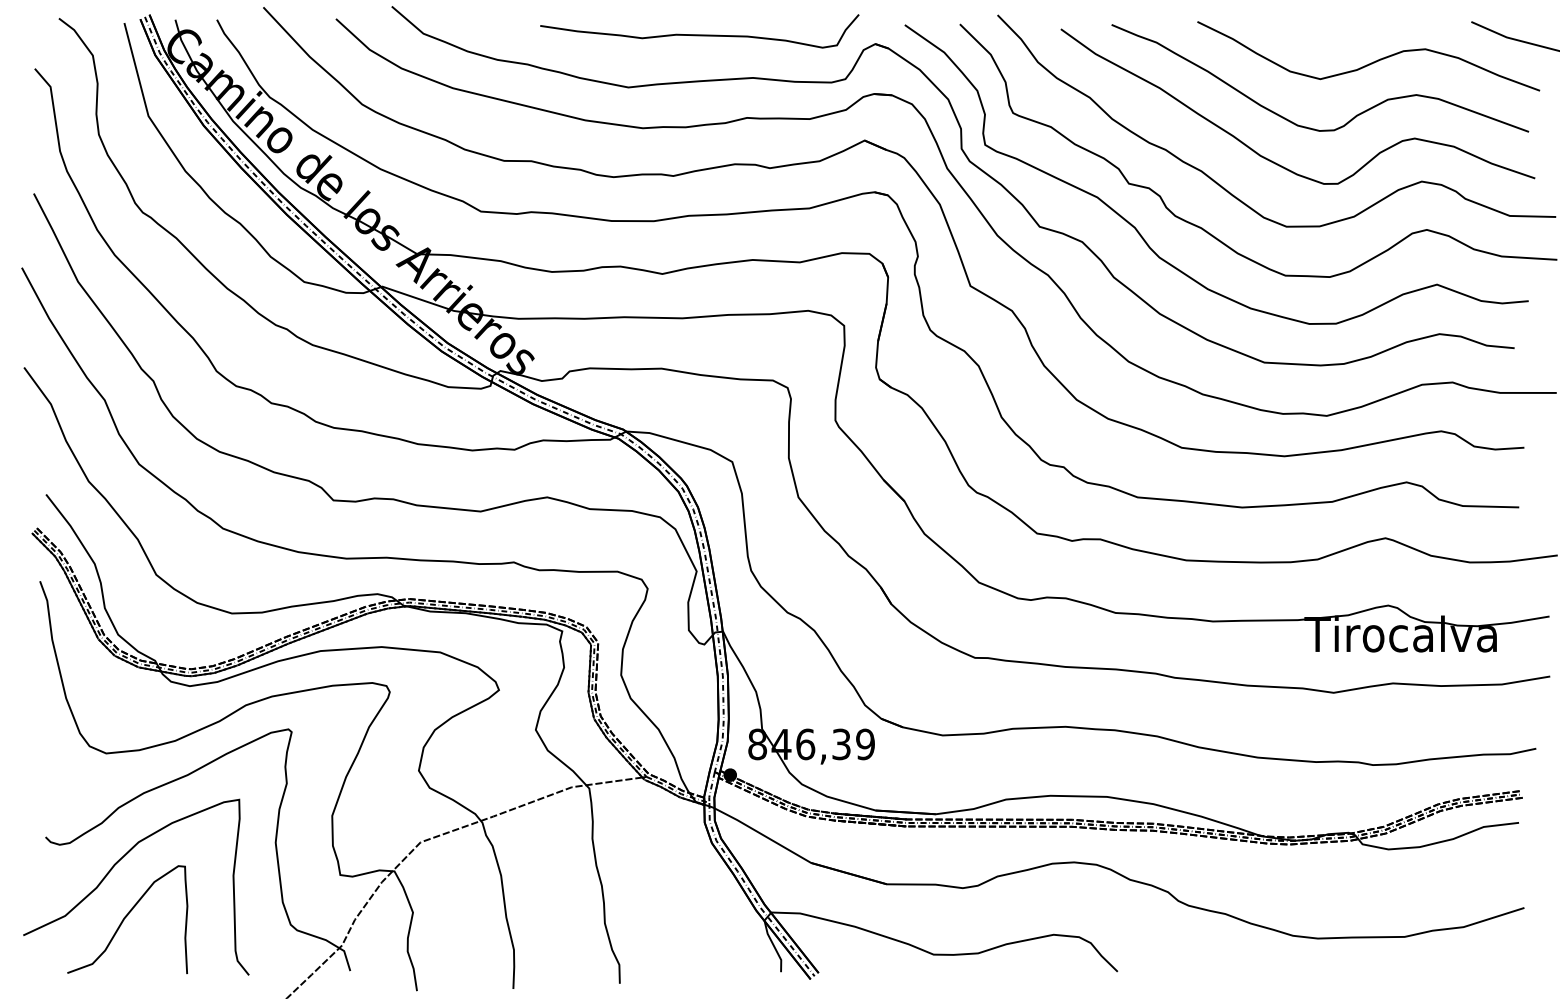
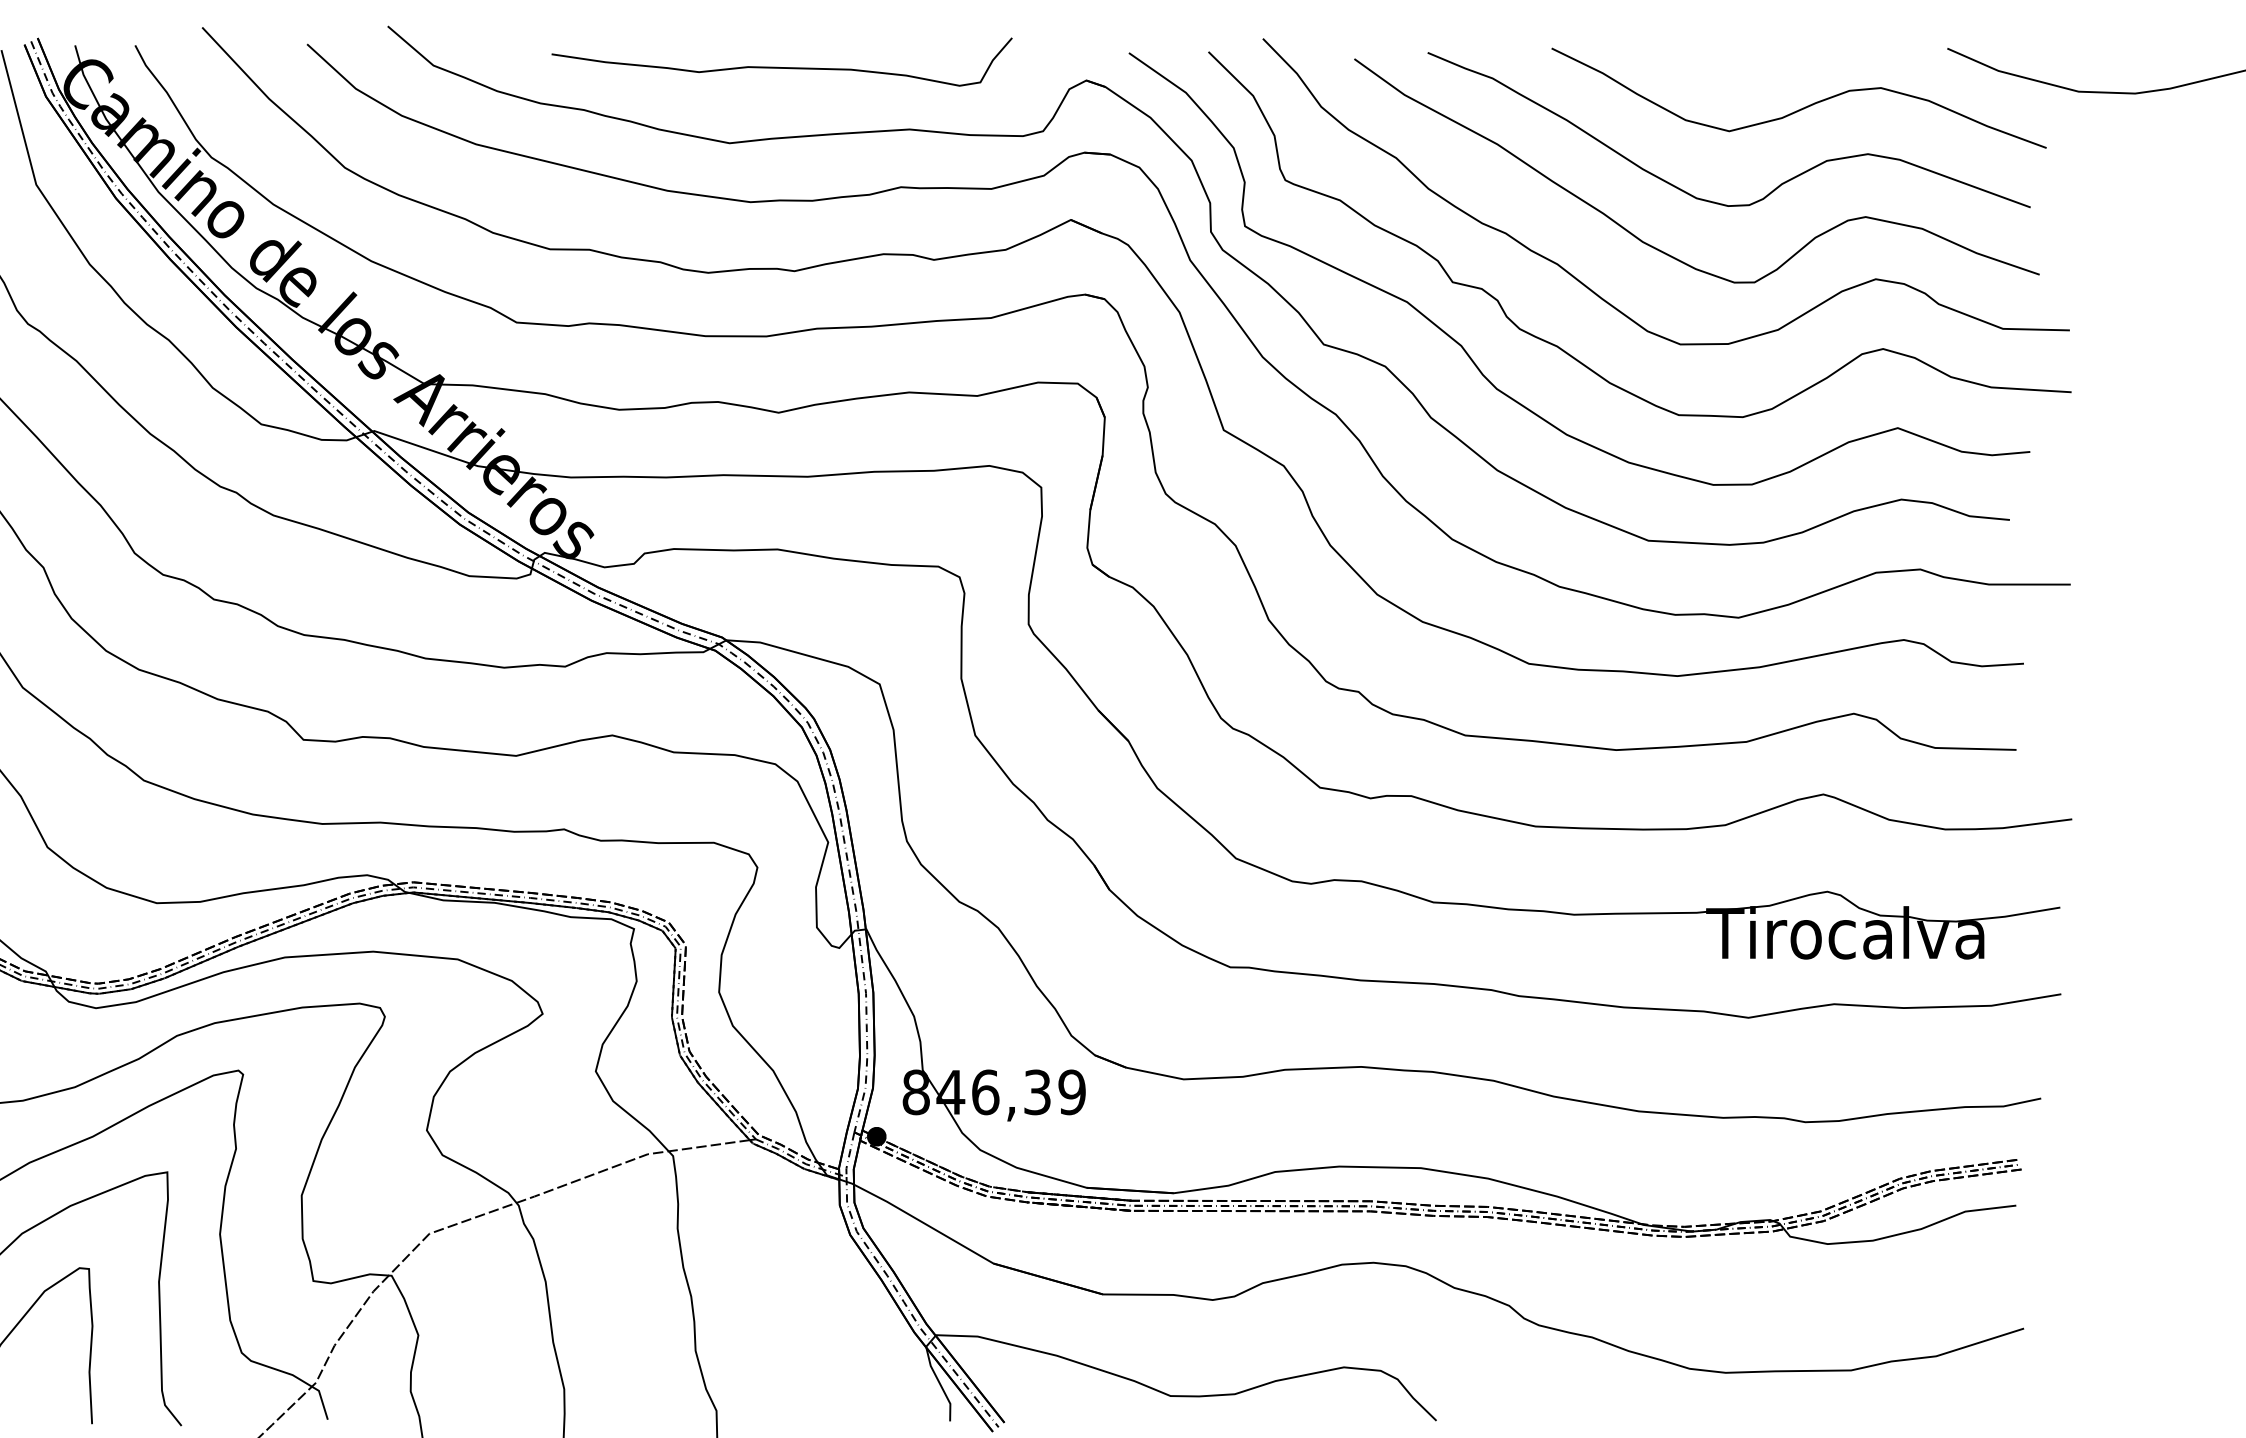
curve: (699, 34) -> (781, 66), moved

